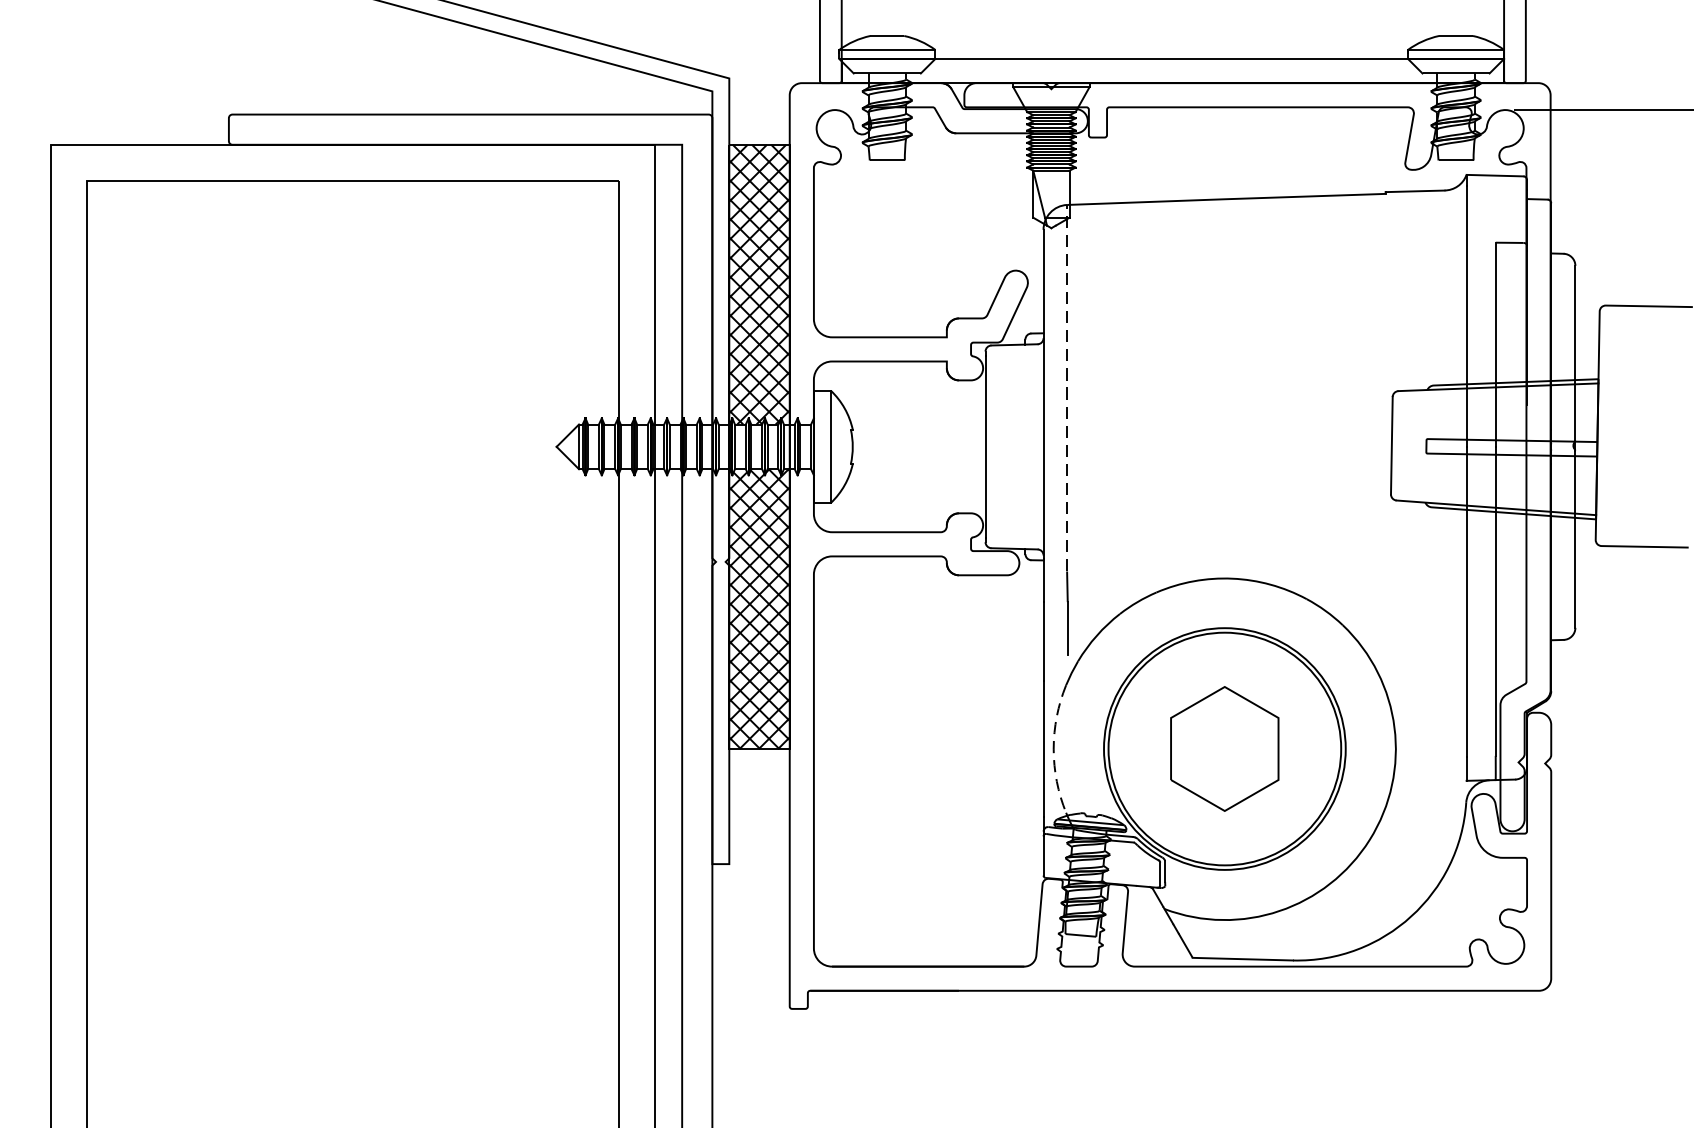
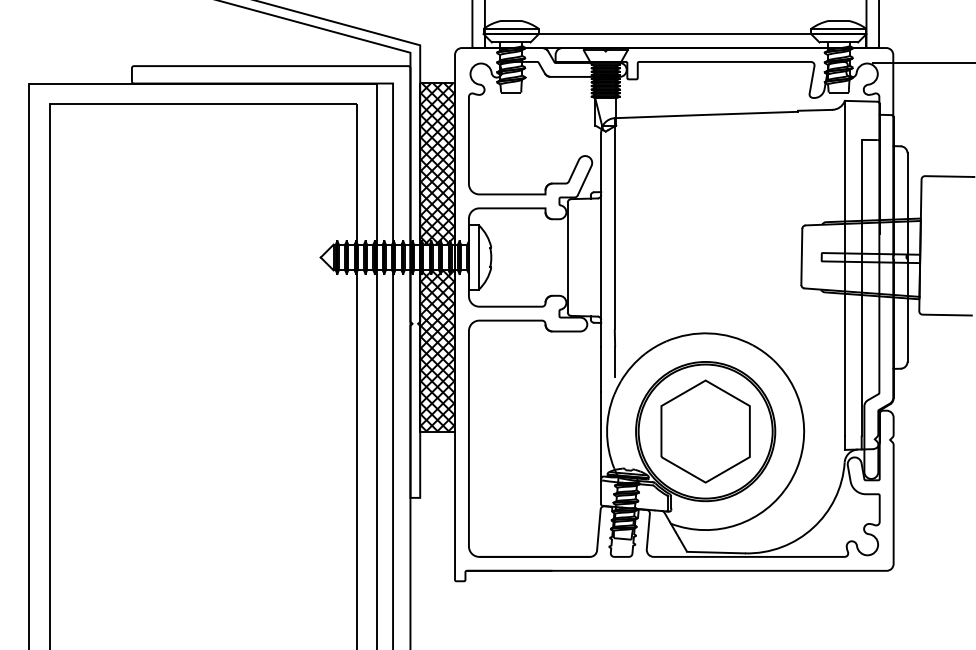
line: (1066, 387) -> (614, 223), dashed -> solid
arc: (1054, 748) -> (607, 431), dashed -> solid
part: (1224, 748) -> (705, 431), size x1.43

